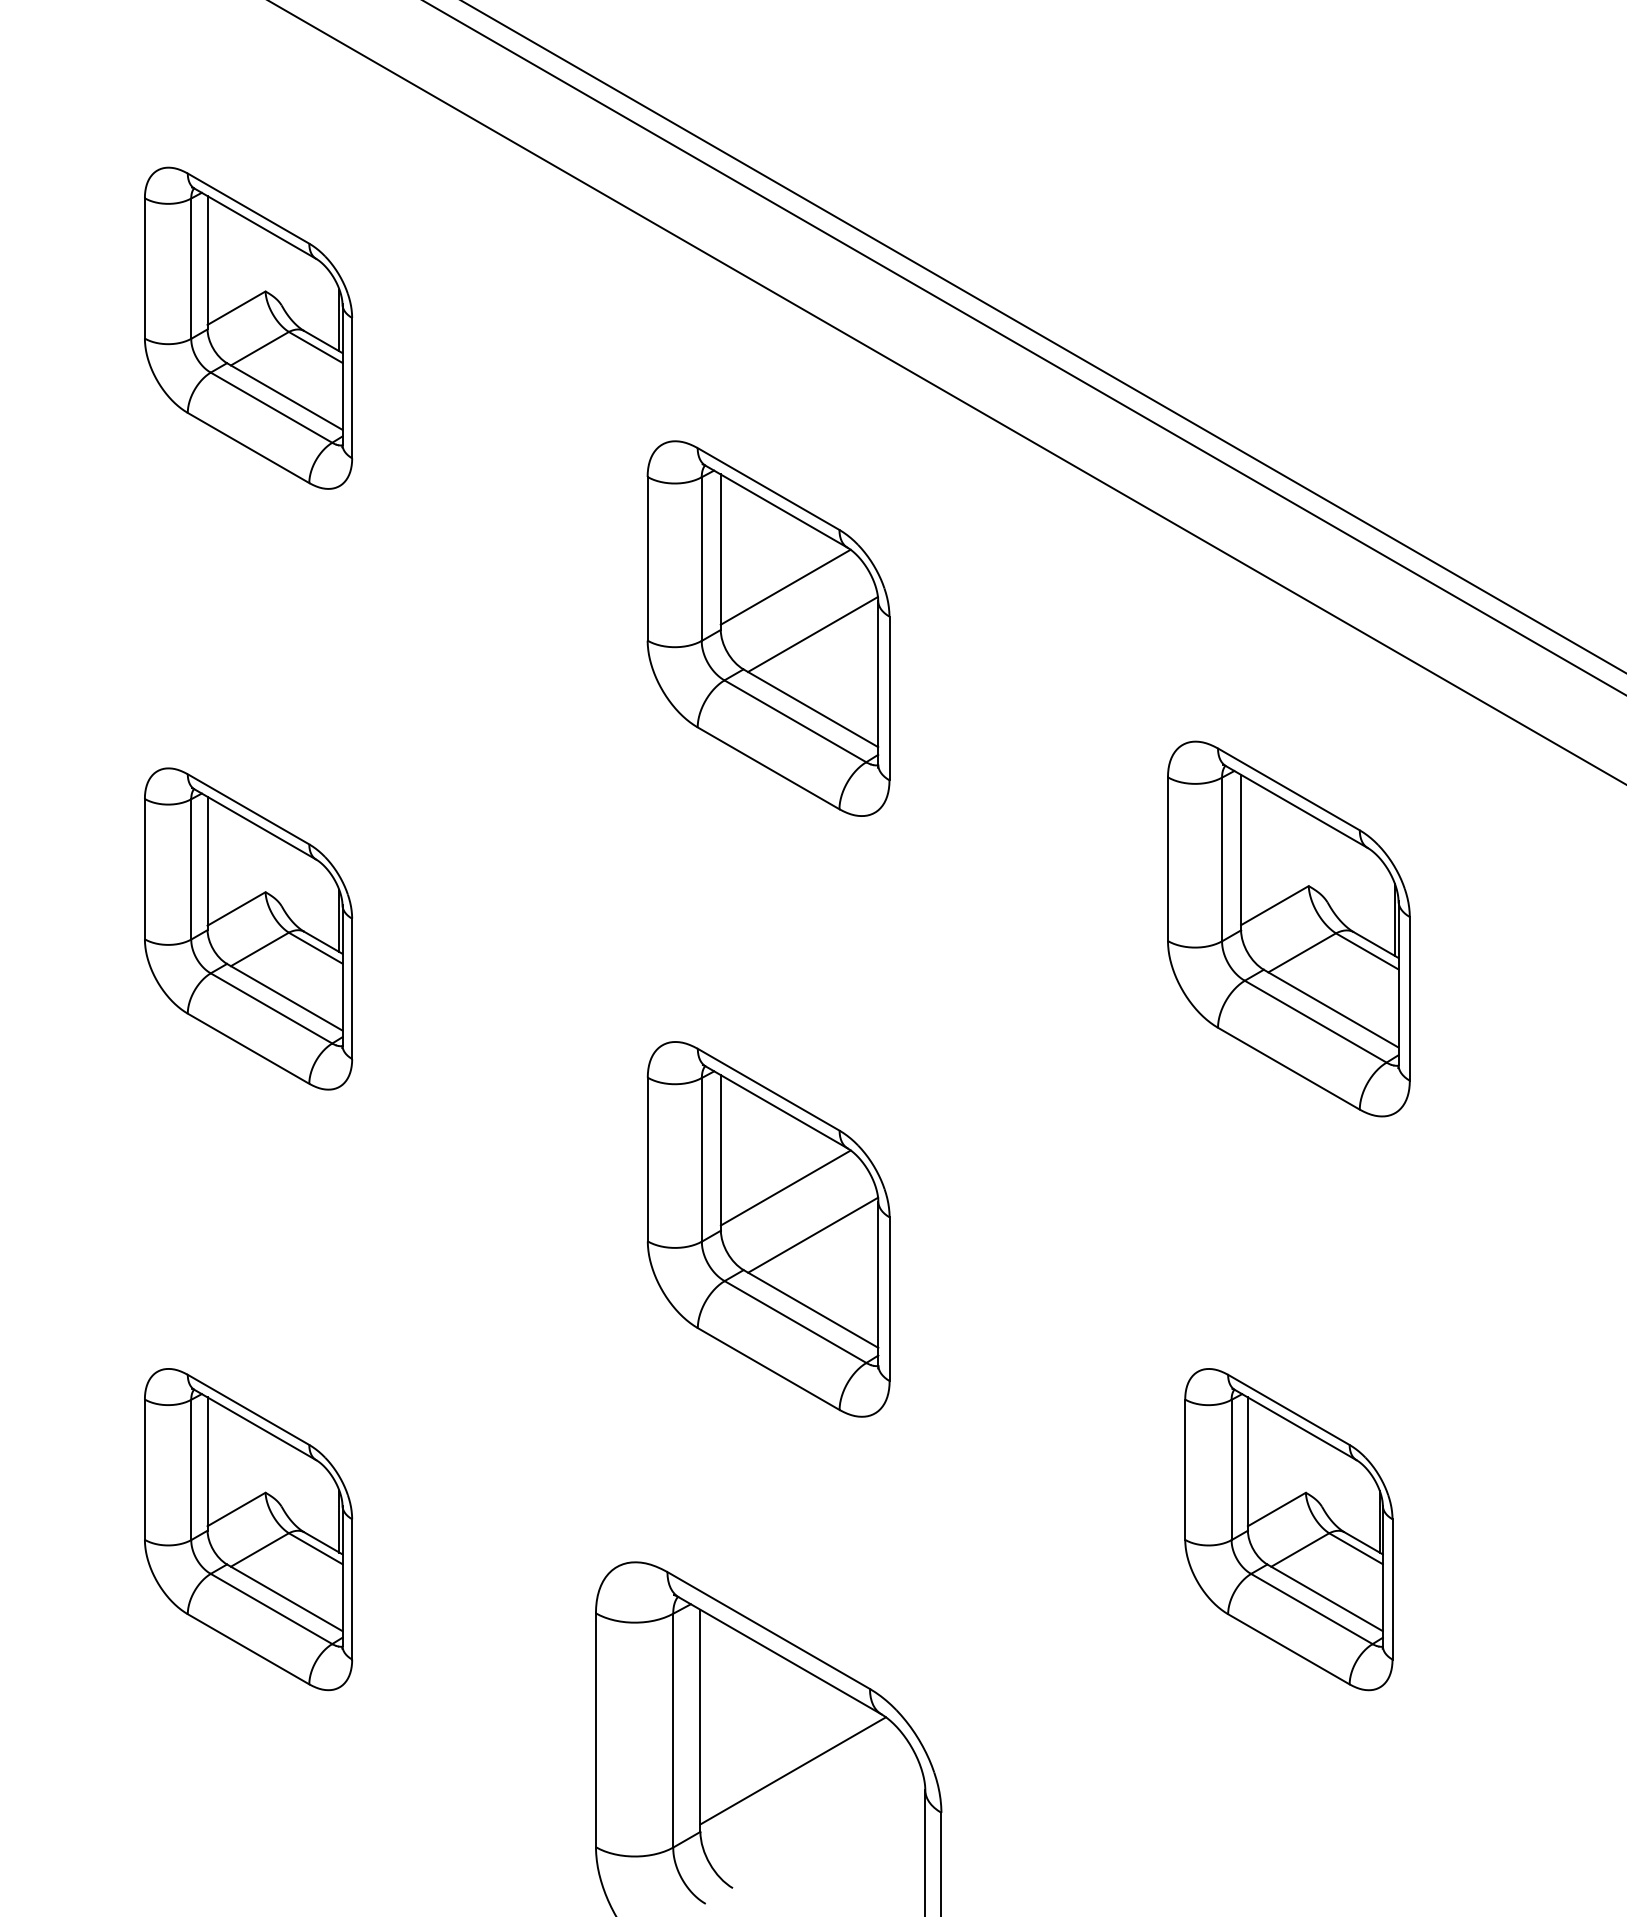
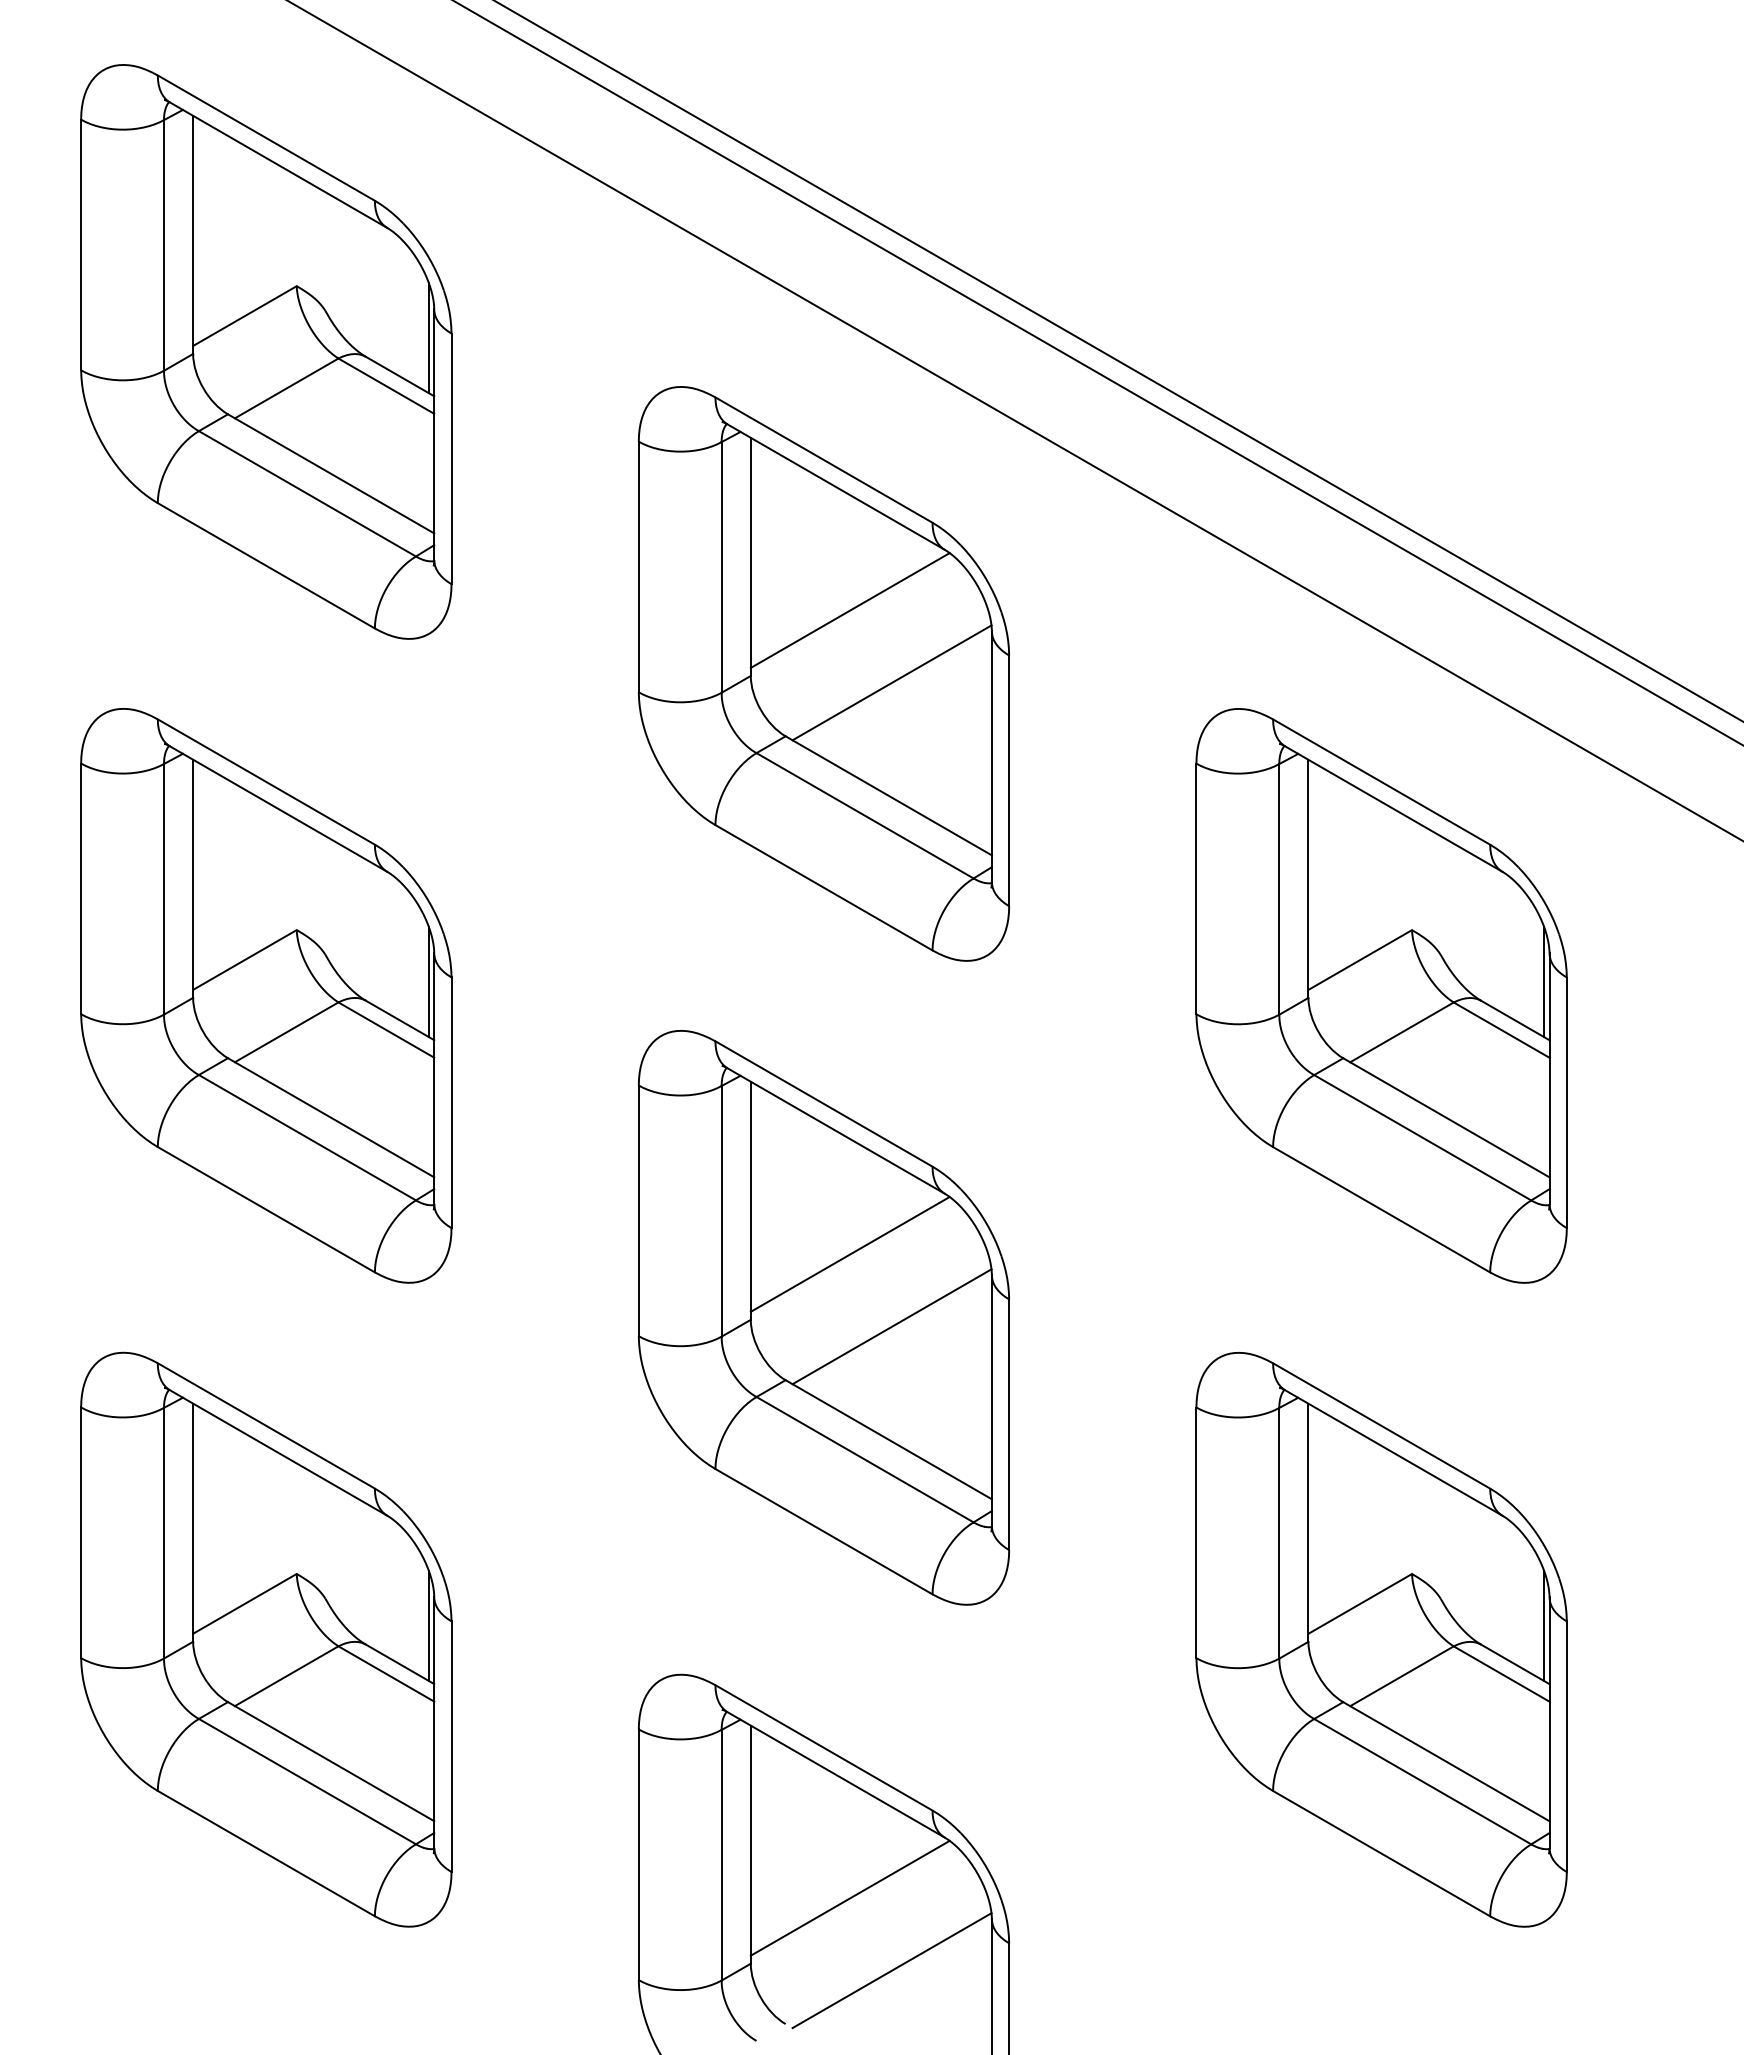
part: (248, 327) -> (266, 351), size x1.67
part: (768, 628) -> (823, 673), size x1.43
part: (248, 928) -> (266, 995), size x1.67
part: (1288, 928) -> (1381, 995), size x1.43
part: (768, 1229) -> (823, 1317), size x1.43
part: (248, 1529) -> (266, 1639), size x1.67
part: (1288, 1529) -> (1381, 1639), size x1.67
line: (831, 1838) -> (891, 1970), added

